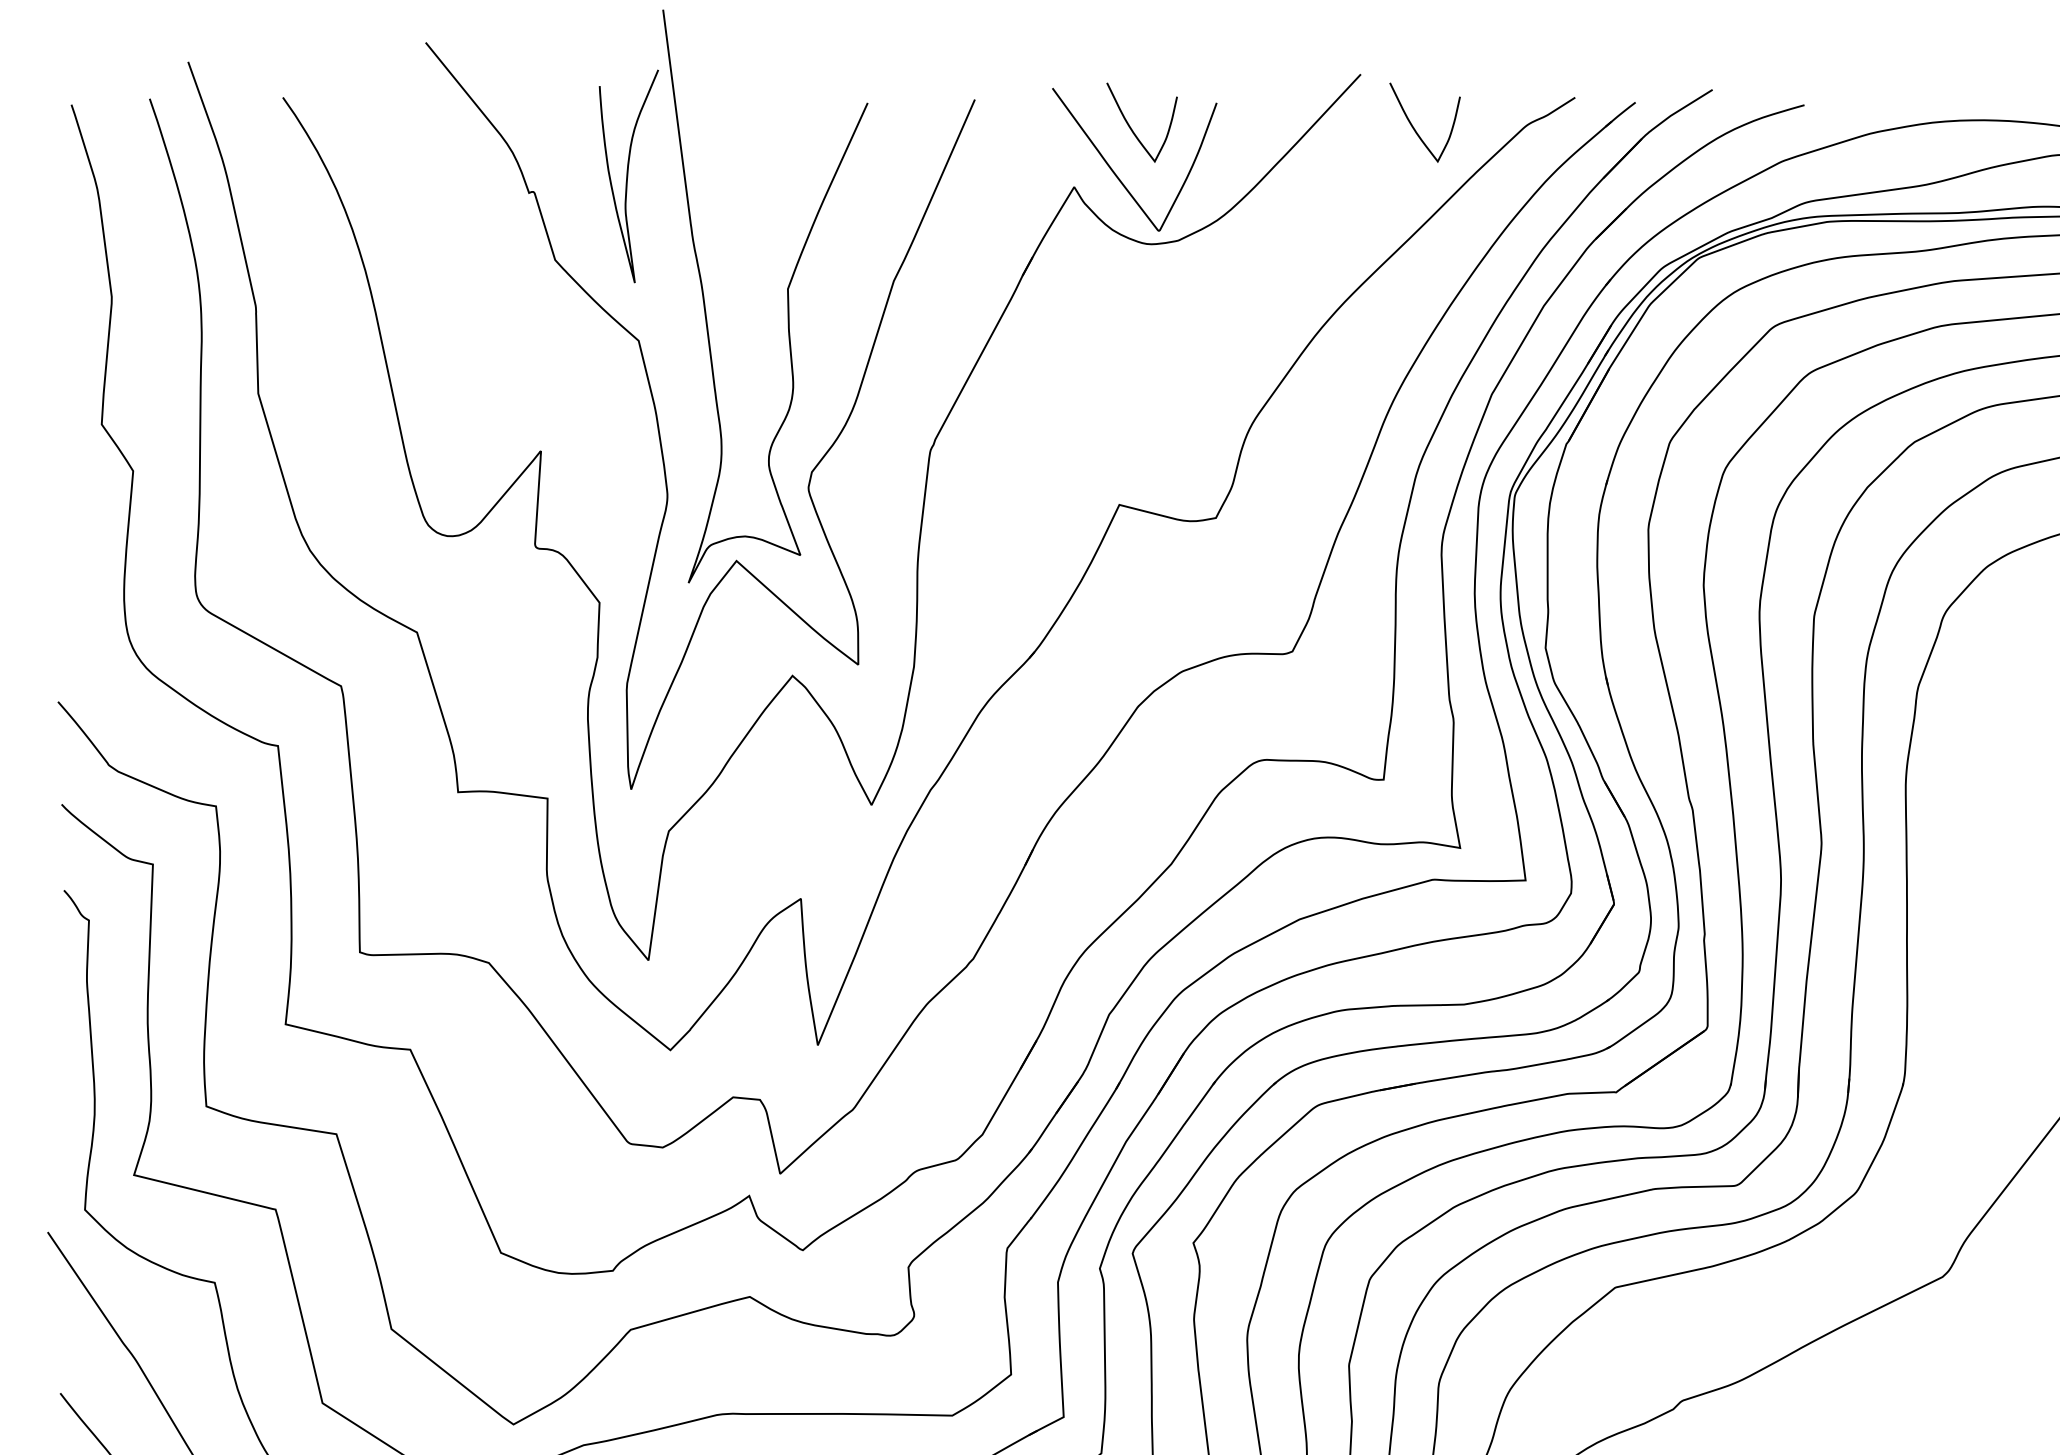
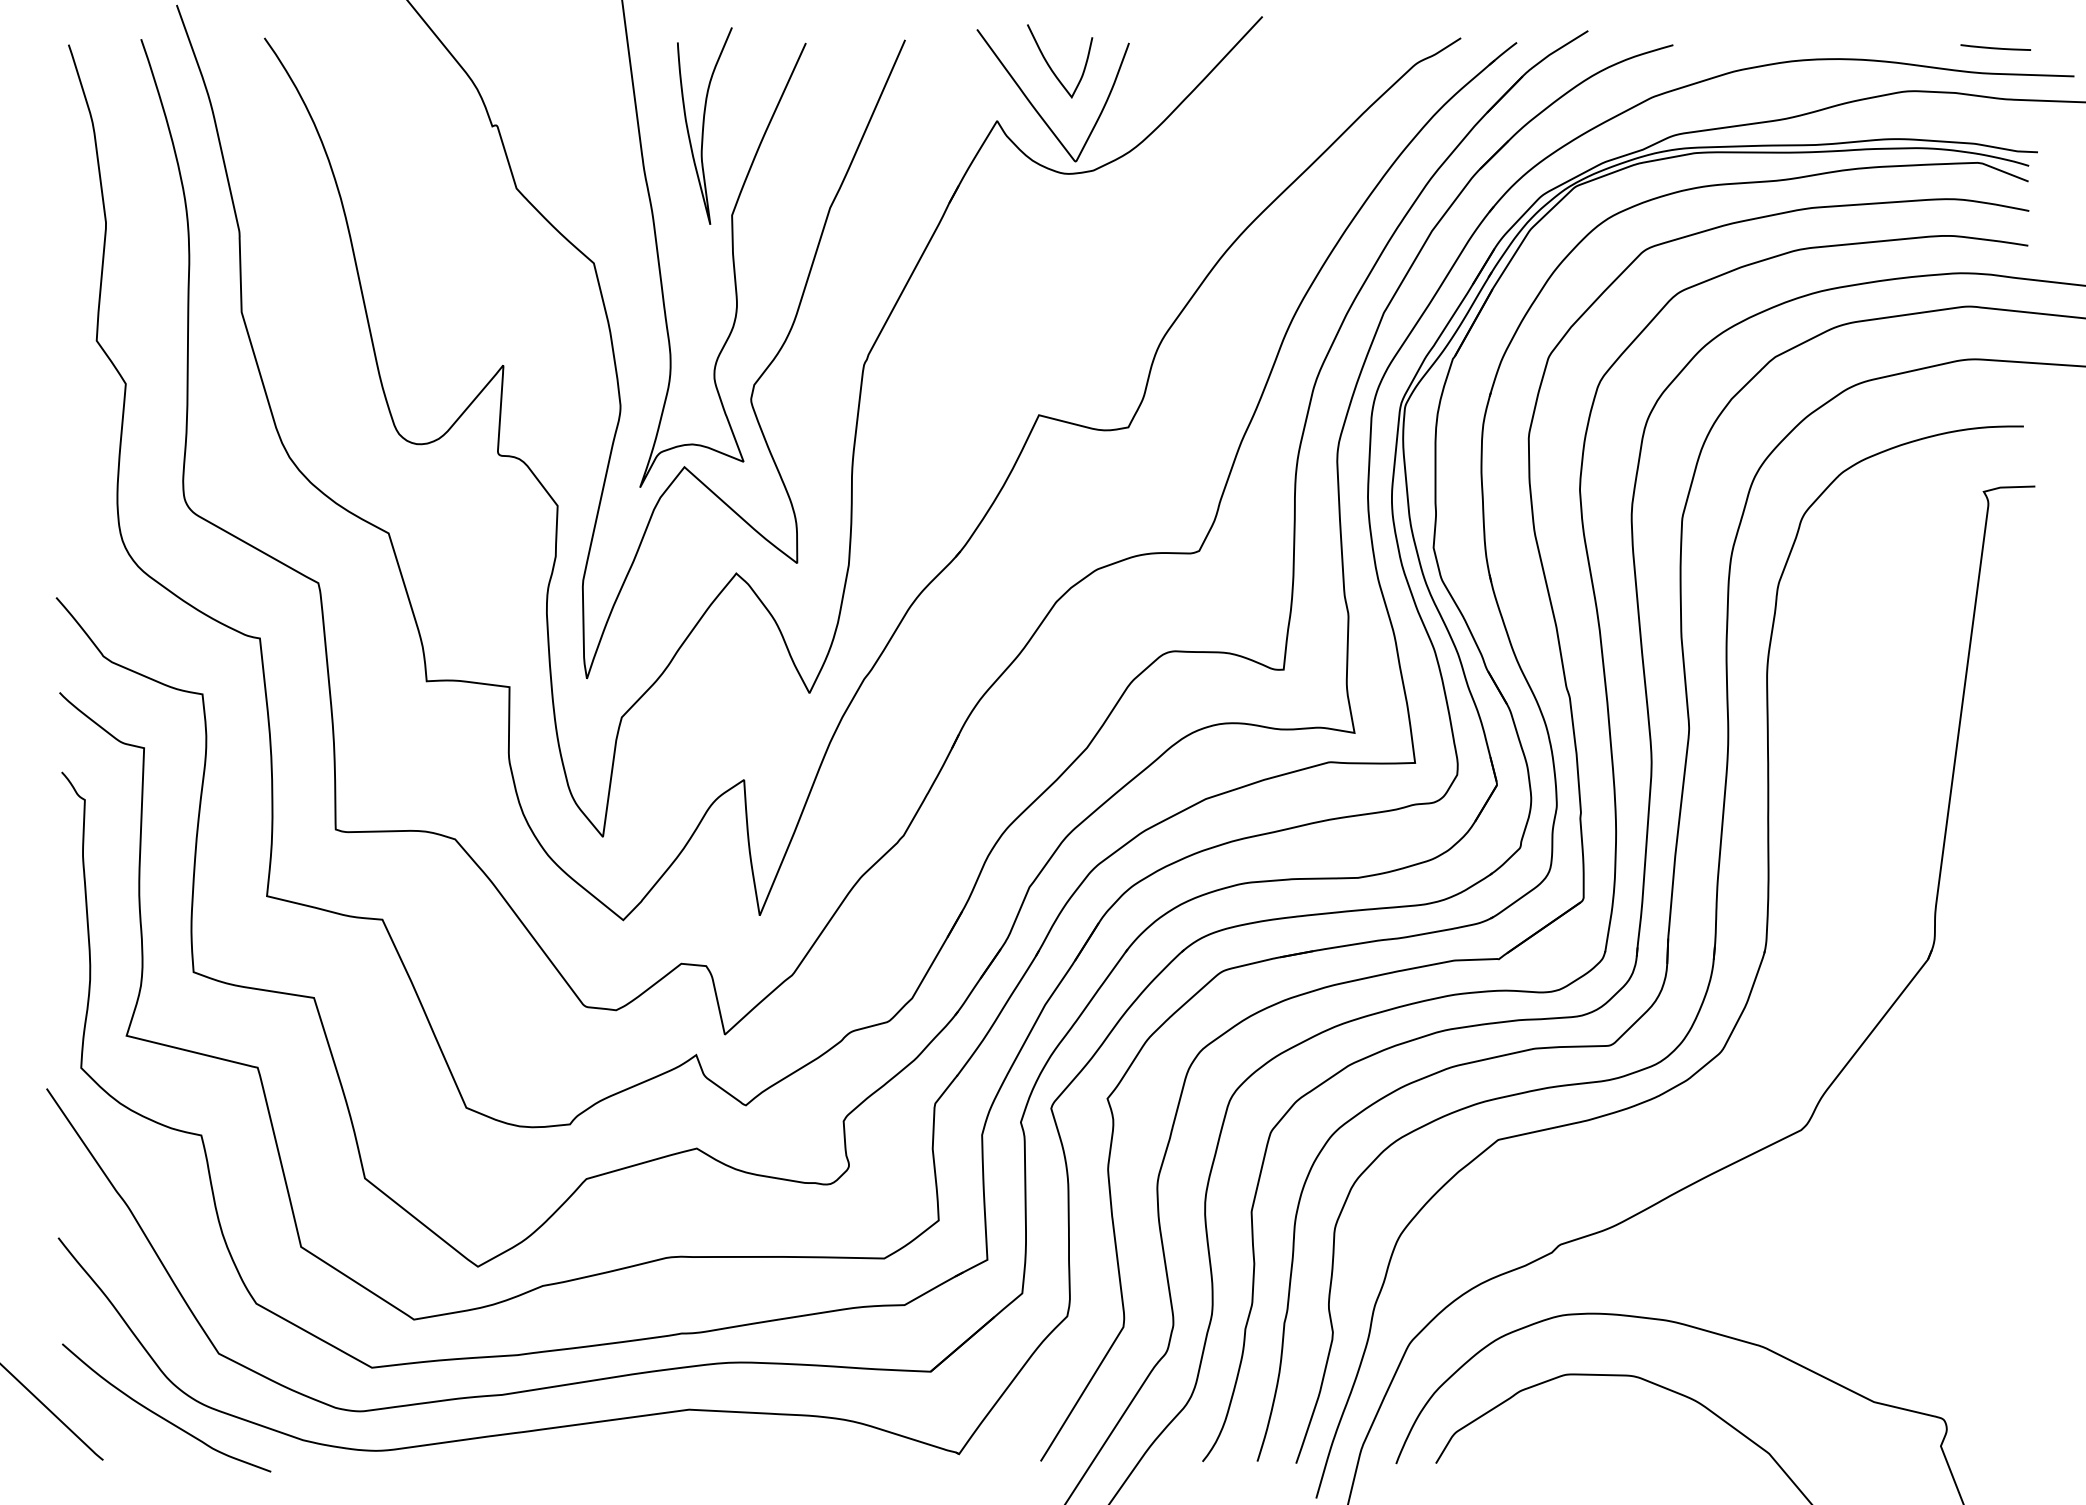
curve: (1415, 129) -> (1313, 67), removed
curve: (628, 175) -> (704, 125), moved

